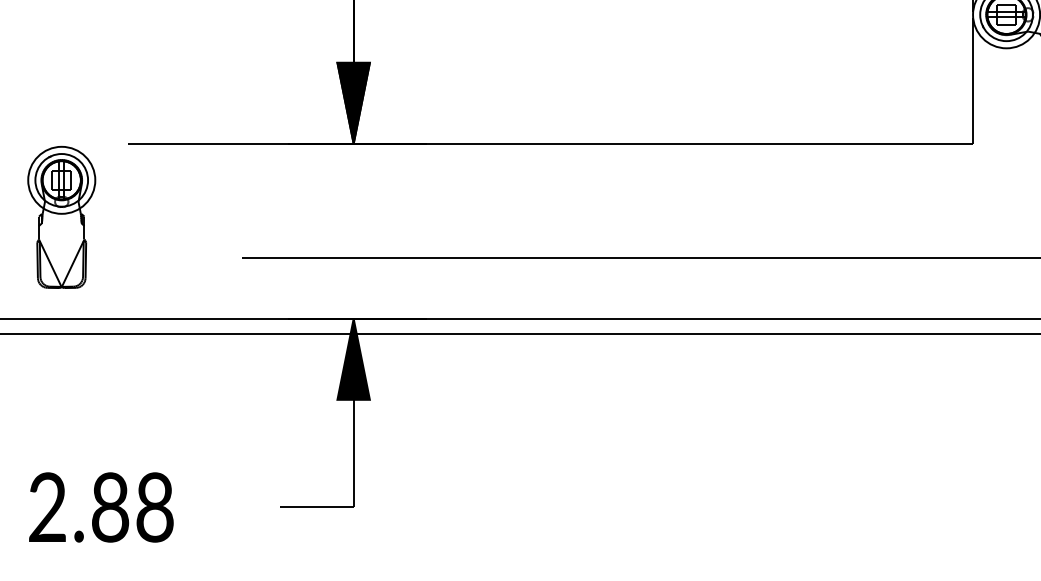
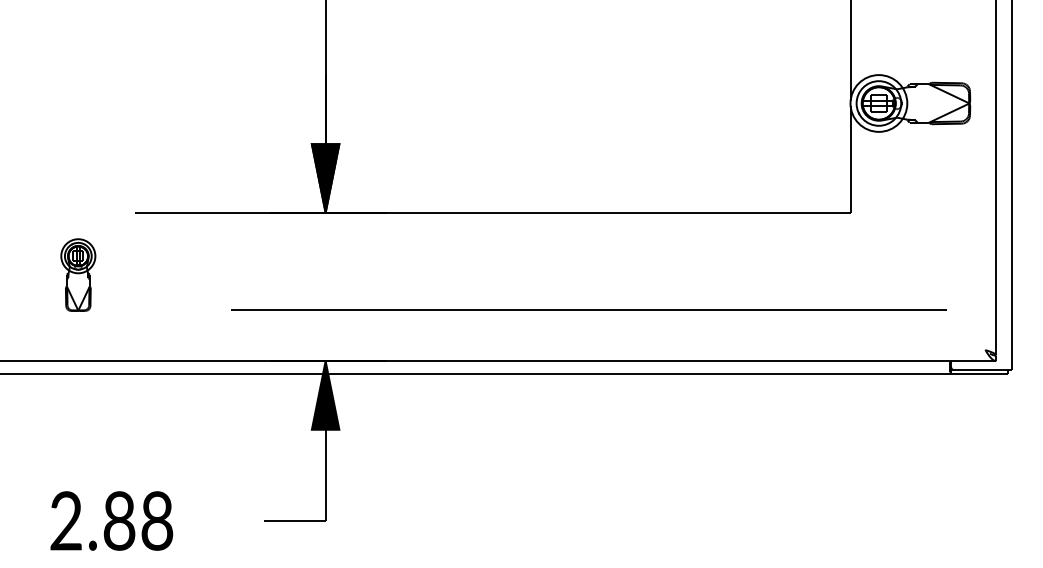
part: (62, 216) -> (78, 274), size x0.6

